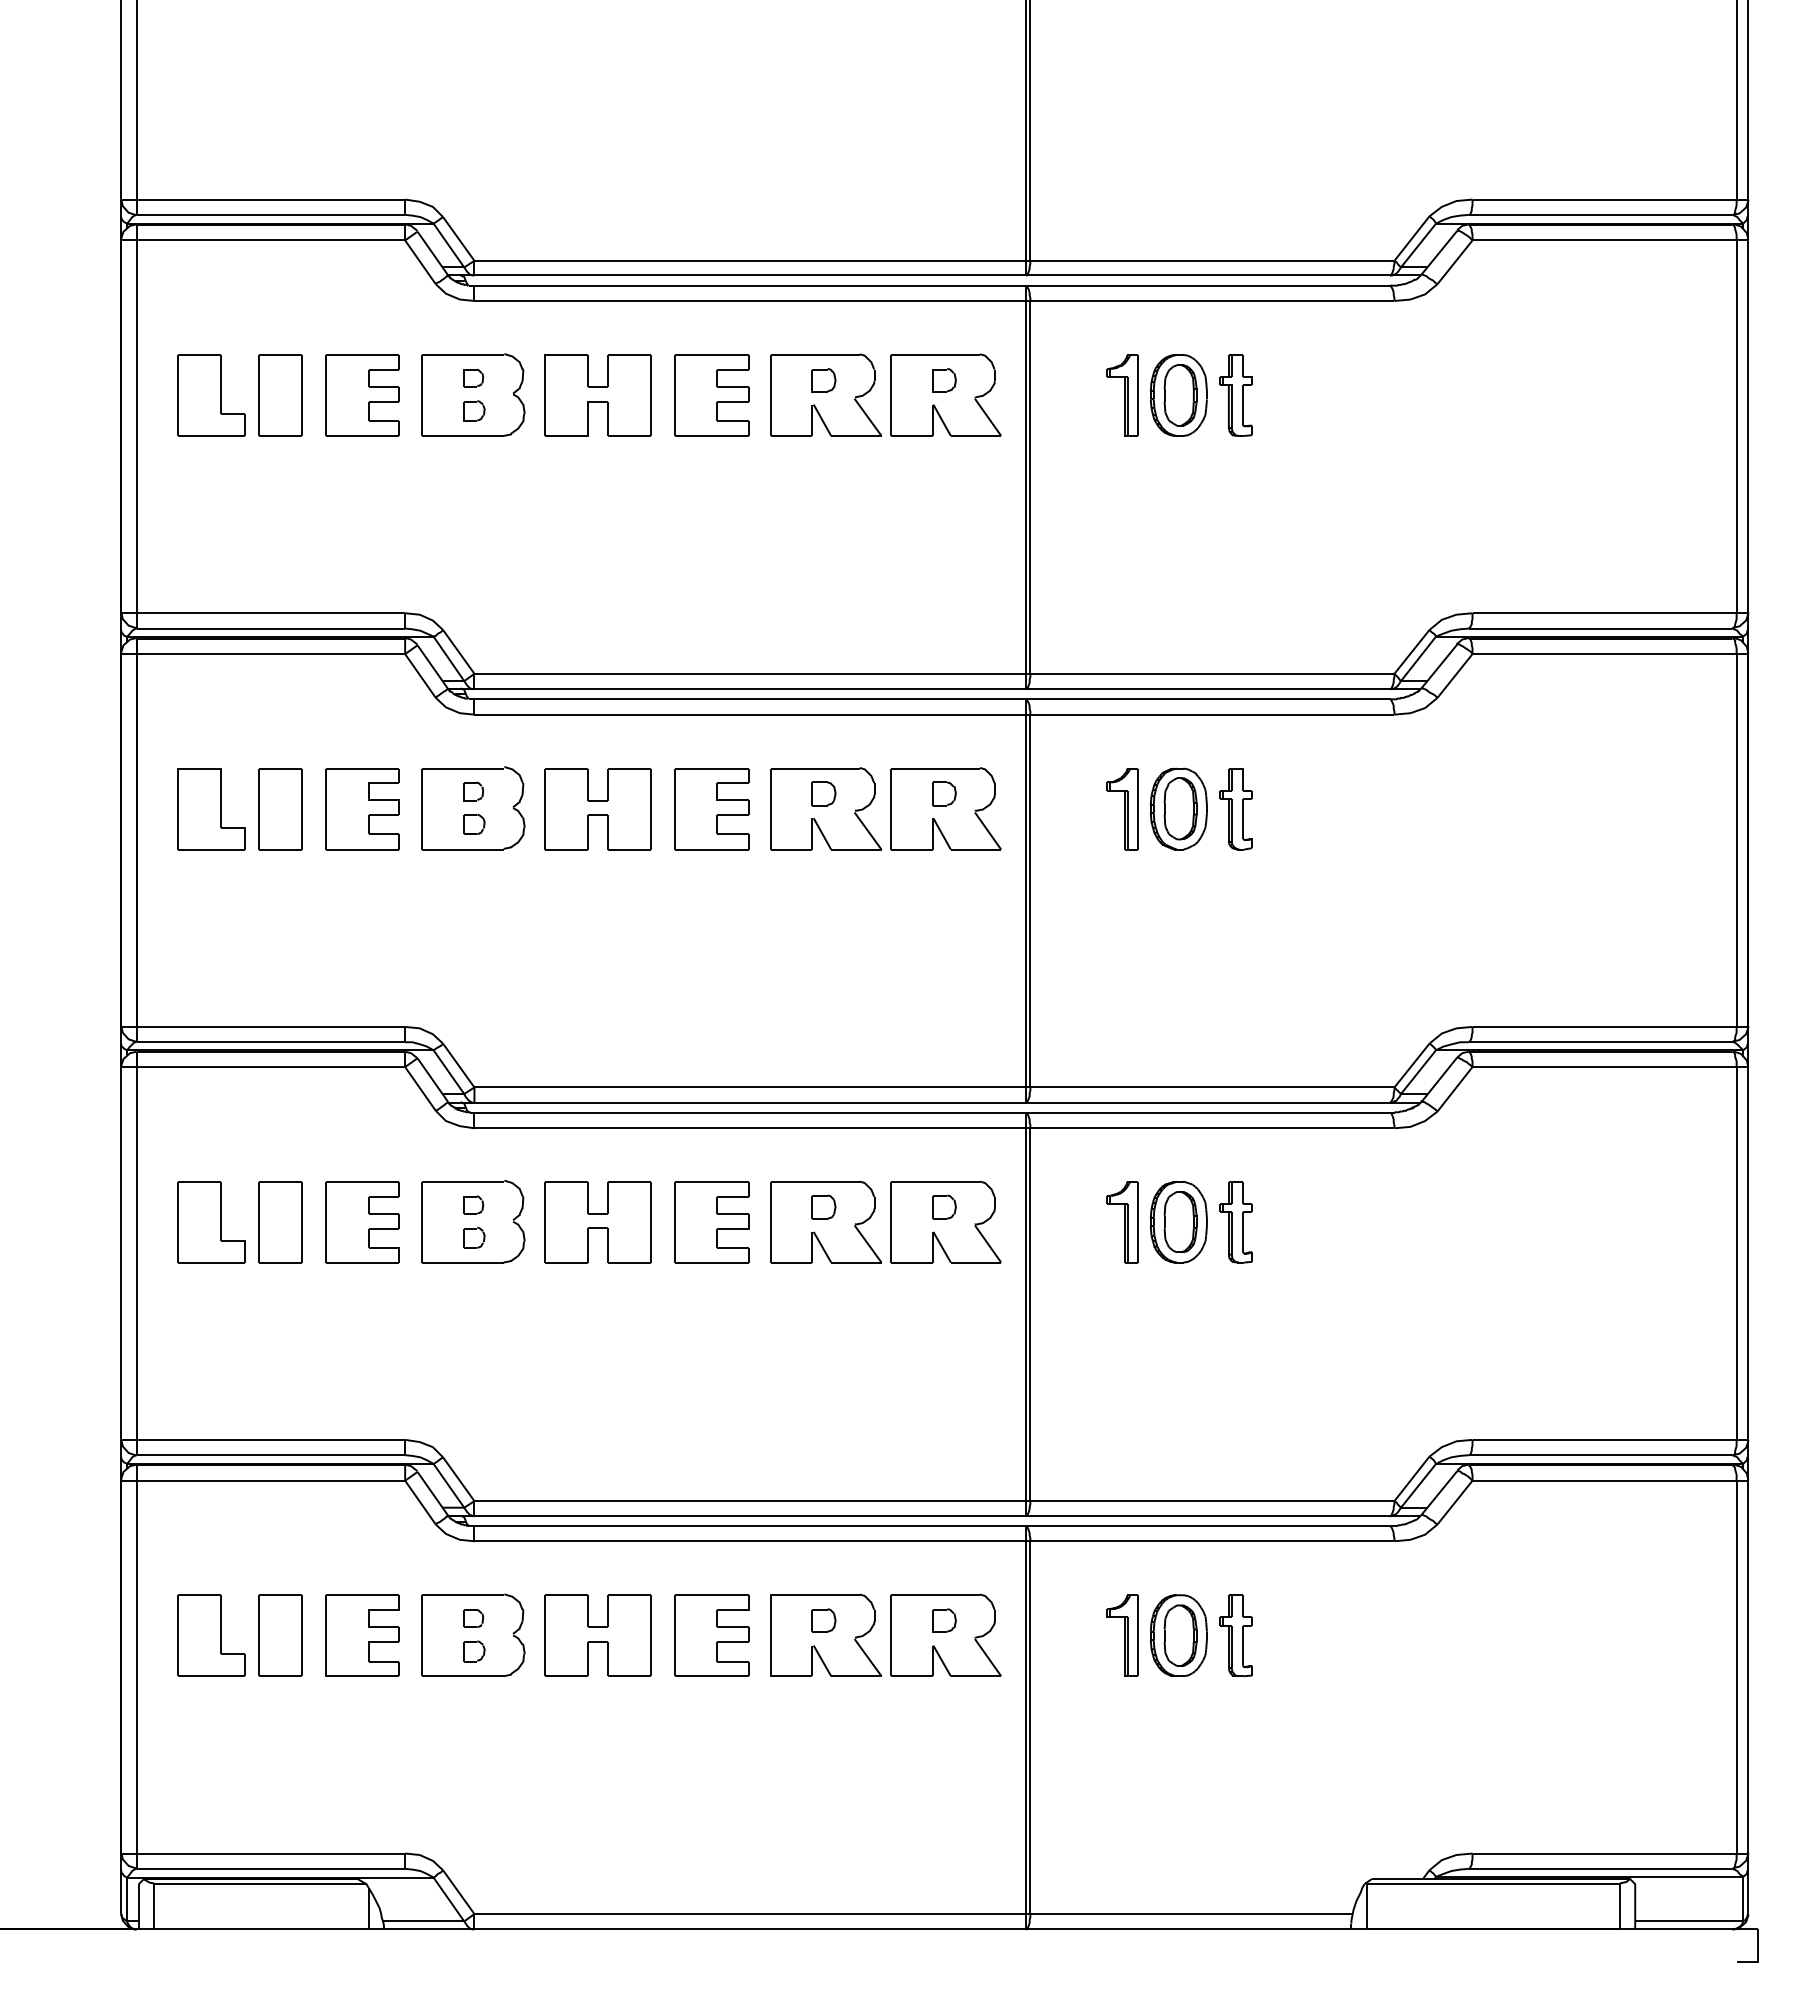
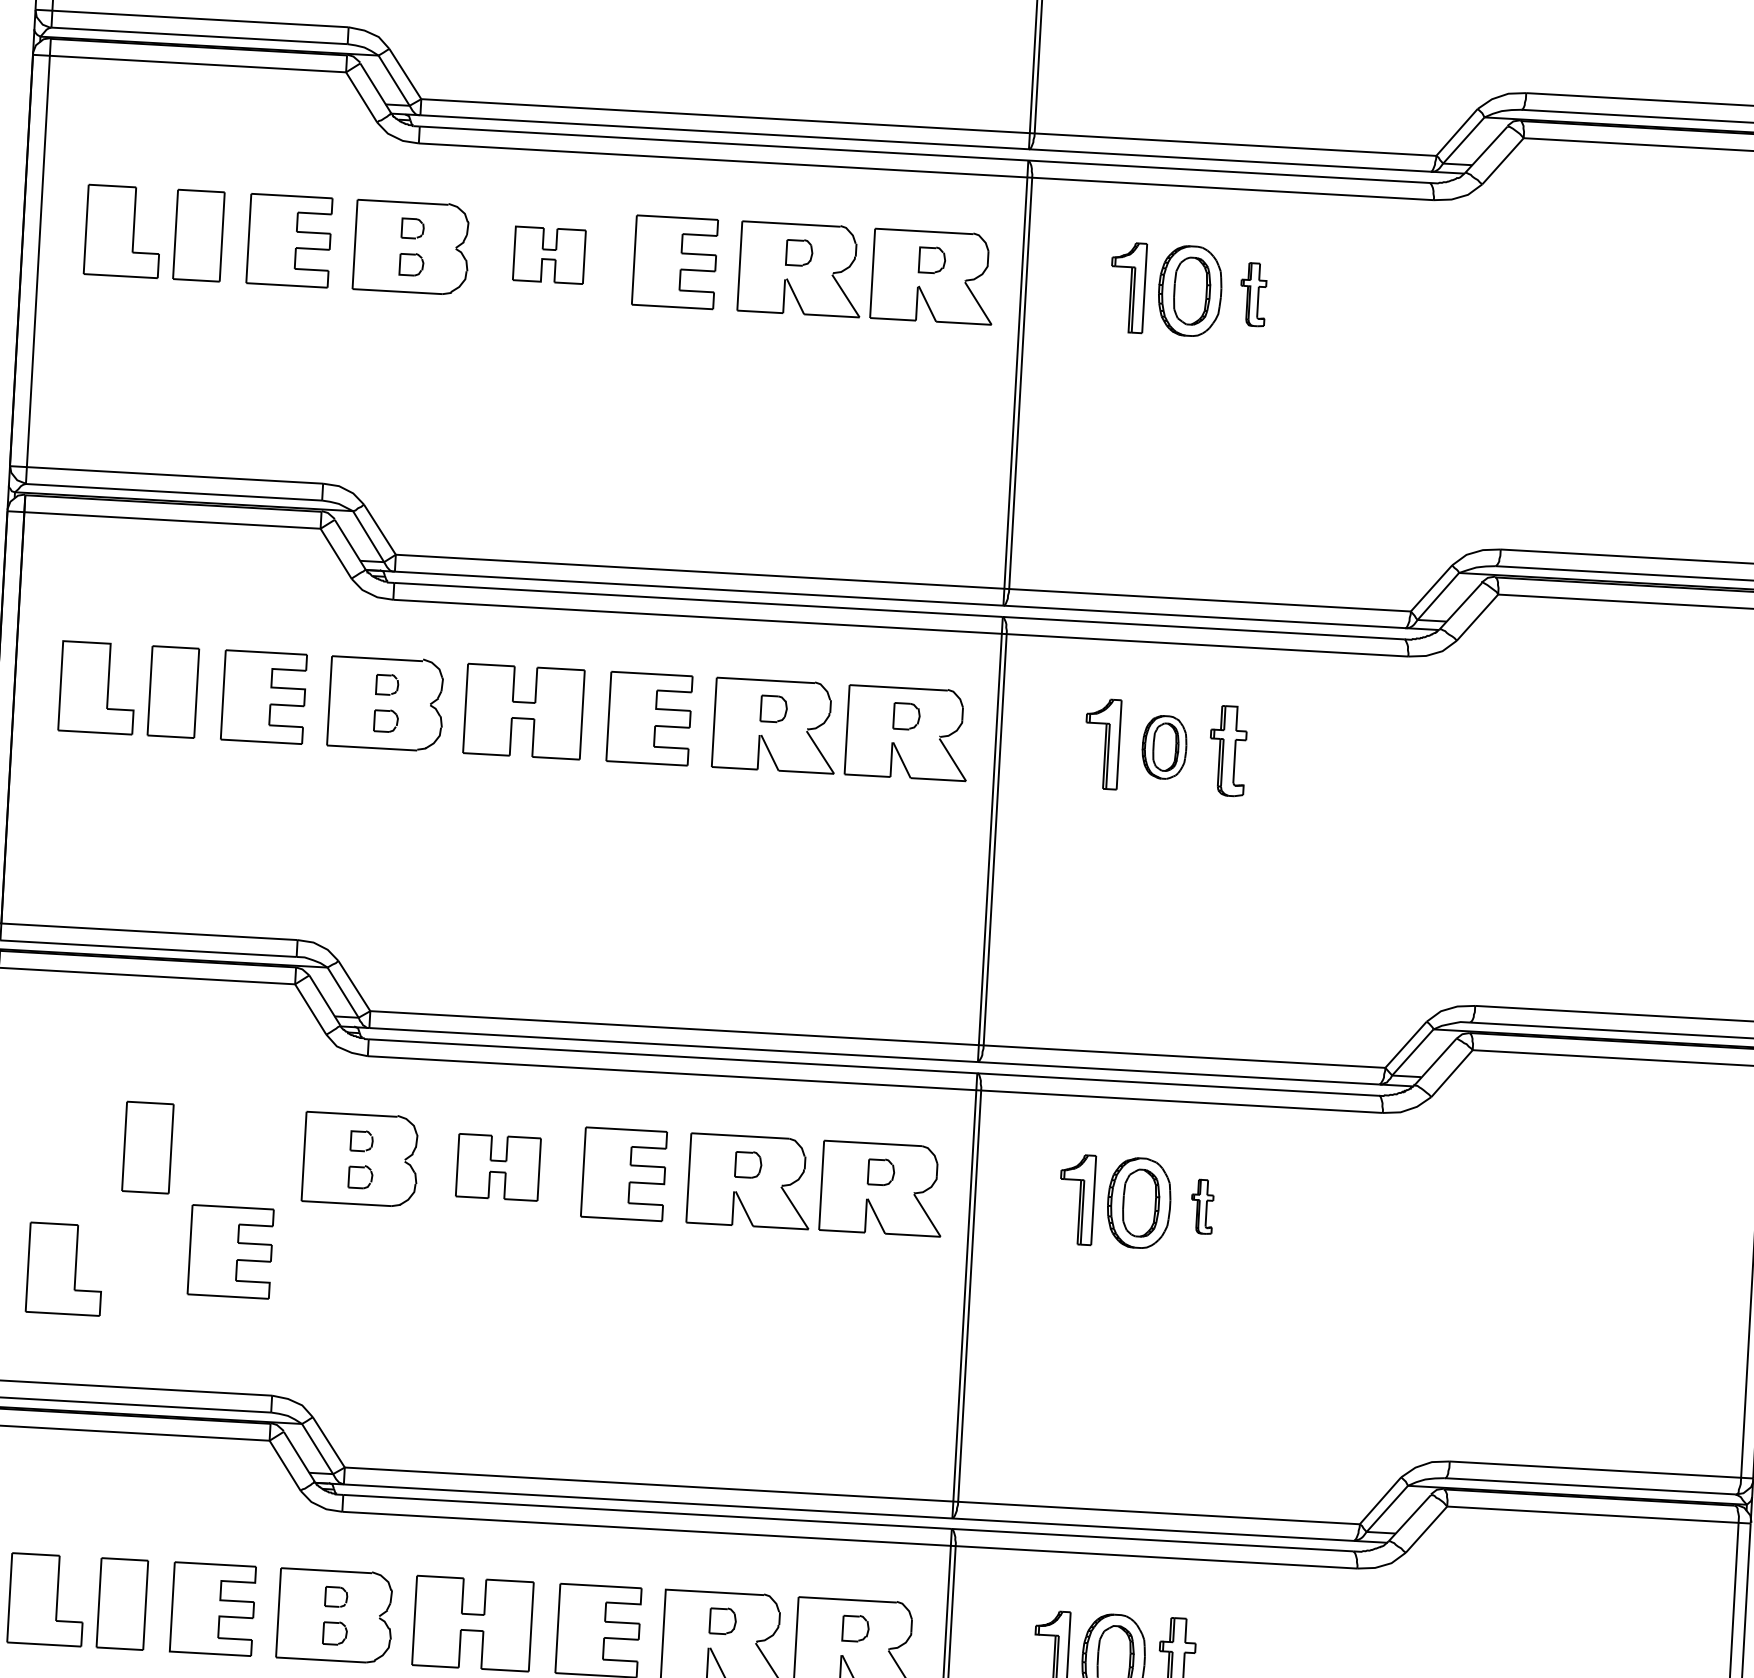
part: (597, 395) -> (548, 255), size x0.6
part: (1235, 395) -> (1252, 294), size x0.7
part: (1178, 808) -> (1164, 746), size x0.7
part: (211, 1222) -> (64, 1269), moved
part: (362, 1222) -> (230, 1252), moved
part: (597, 1222) -> (497, 1167), size x0.7
part: (1235, 1222) -> (1201, 1207), size x0.6

